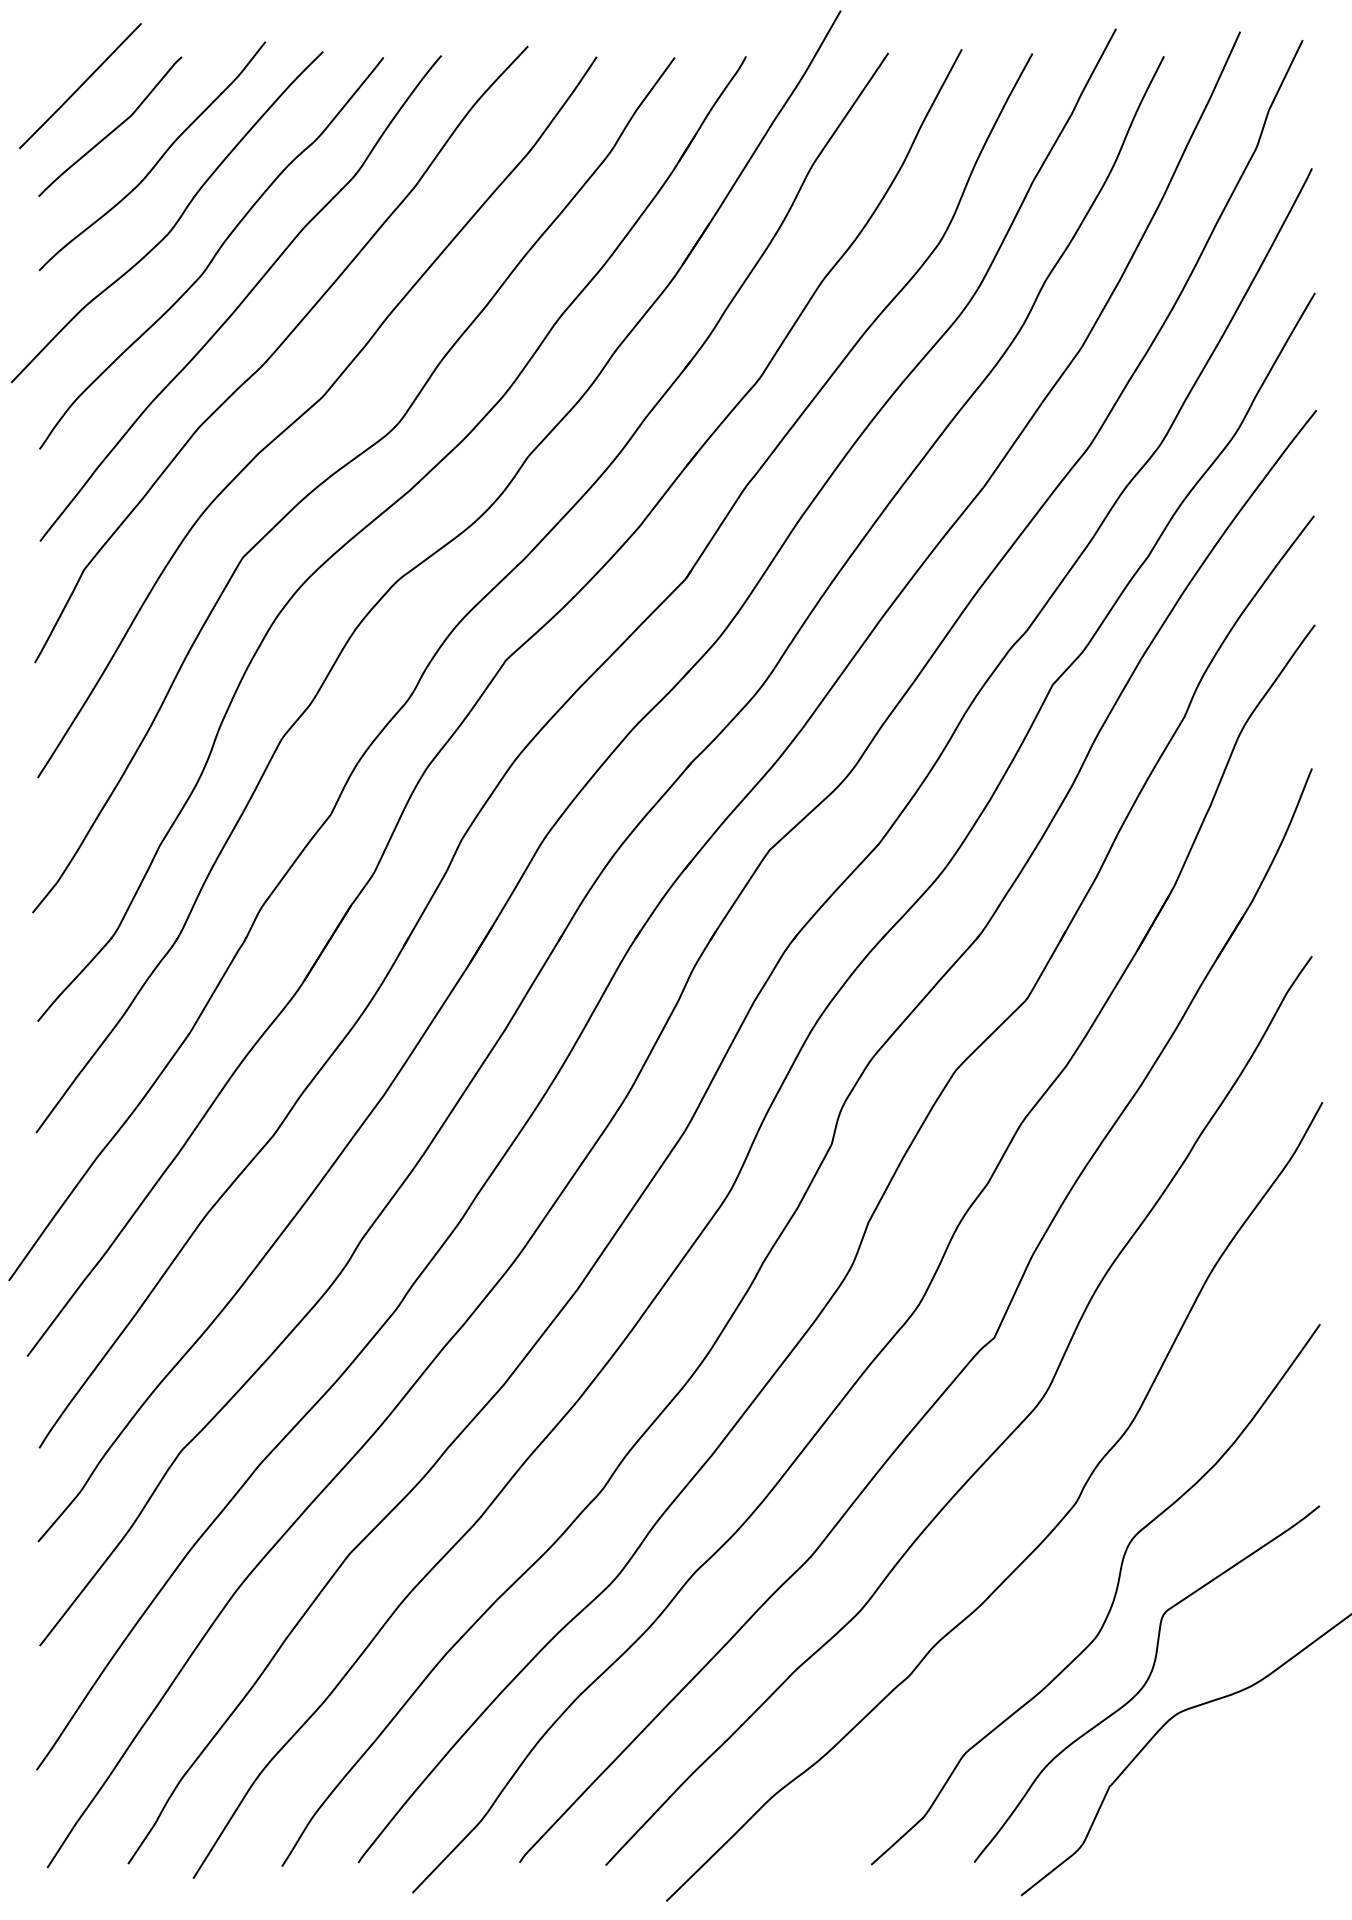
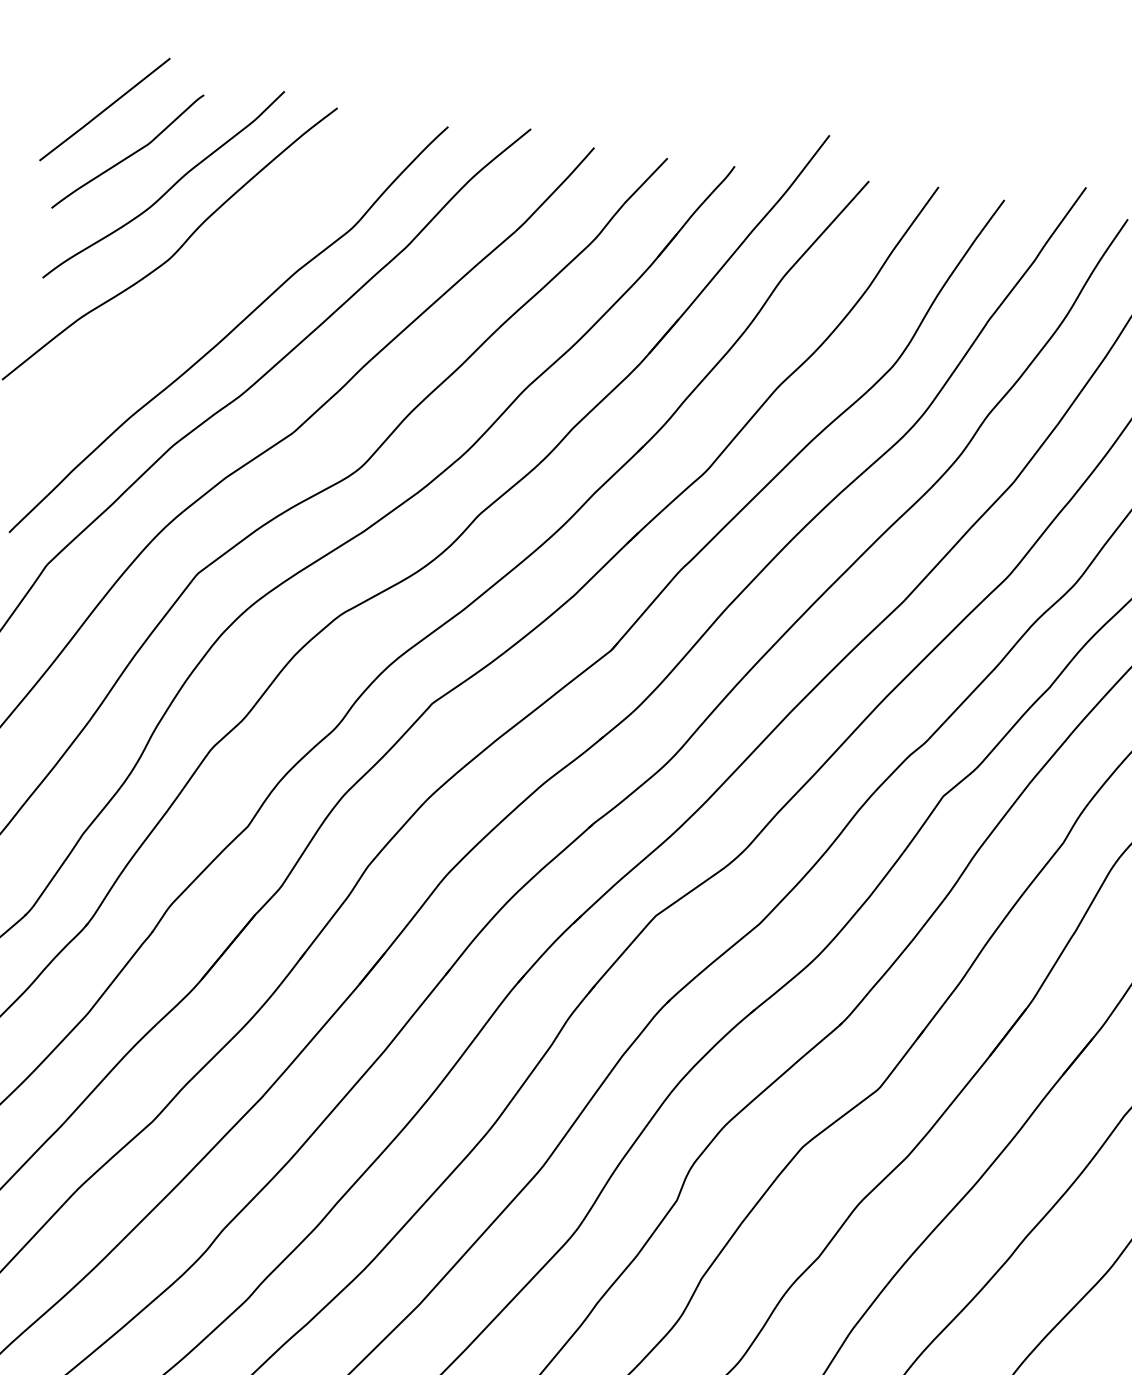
curve: (214, 254) -> (209, 285), removed

